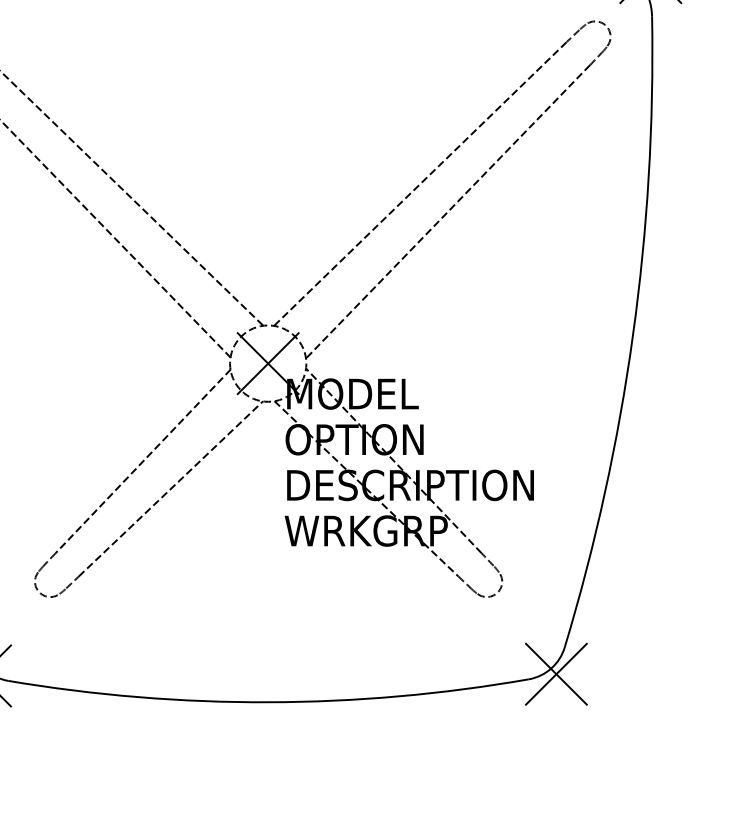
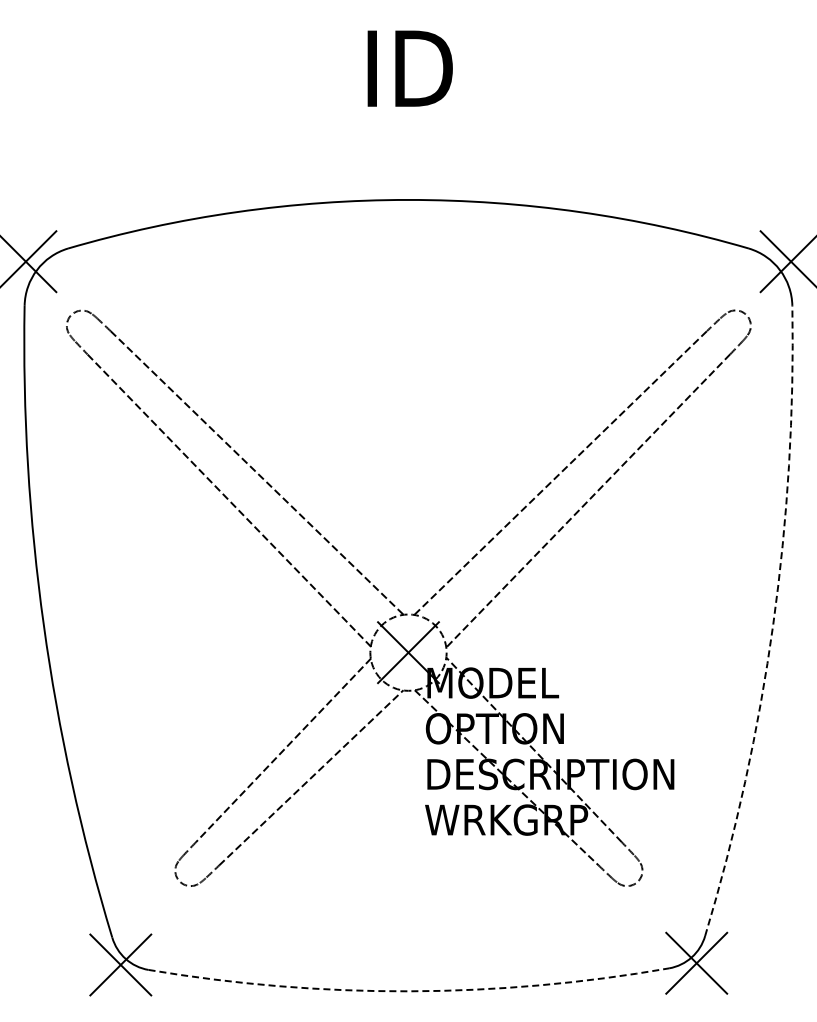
arc: (633, 335) -> (773, 624), solid -> dashed
arc: (268, 702) -> (408, 991), solid -> dashed

